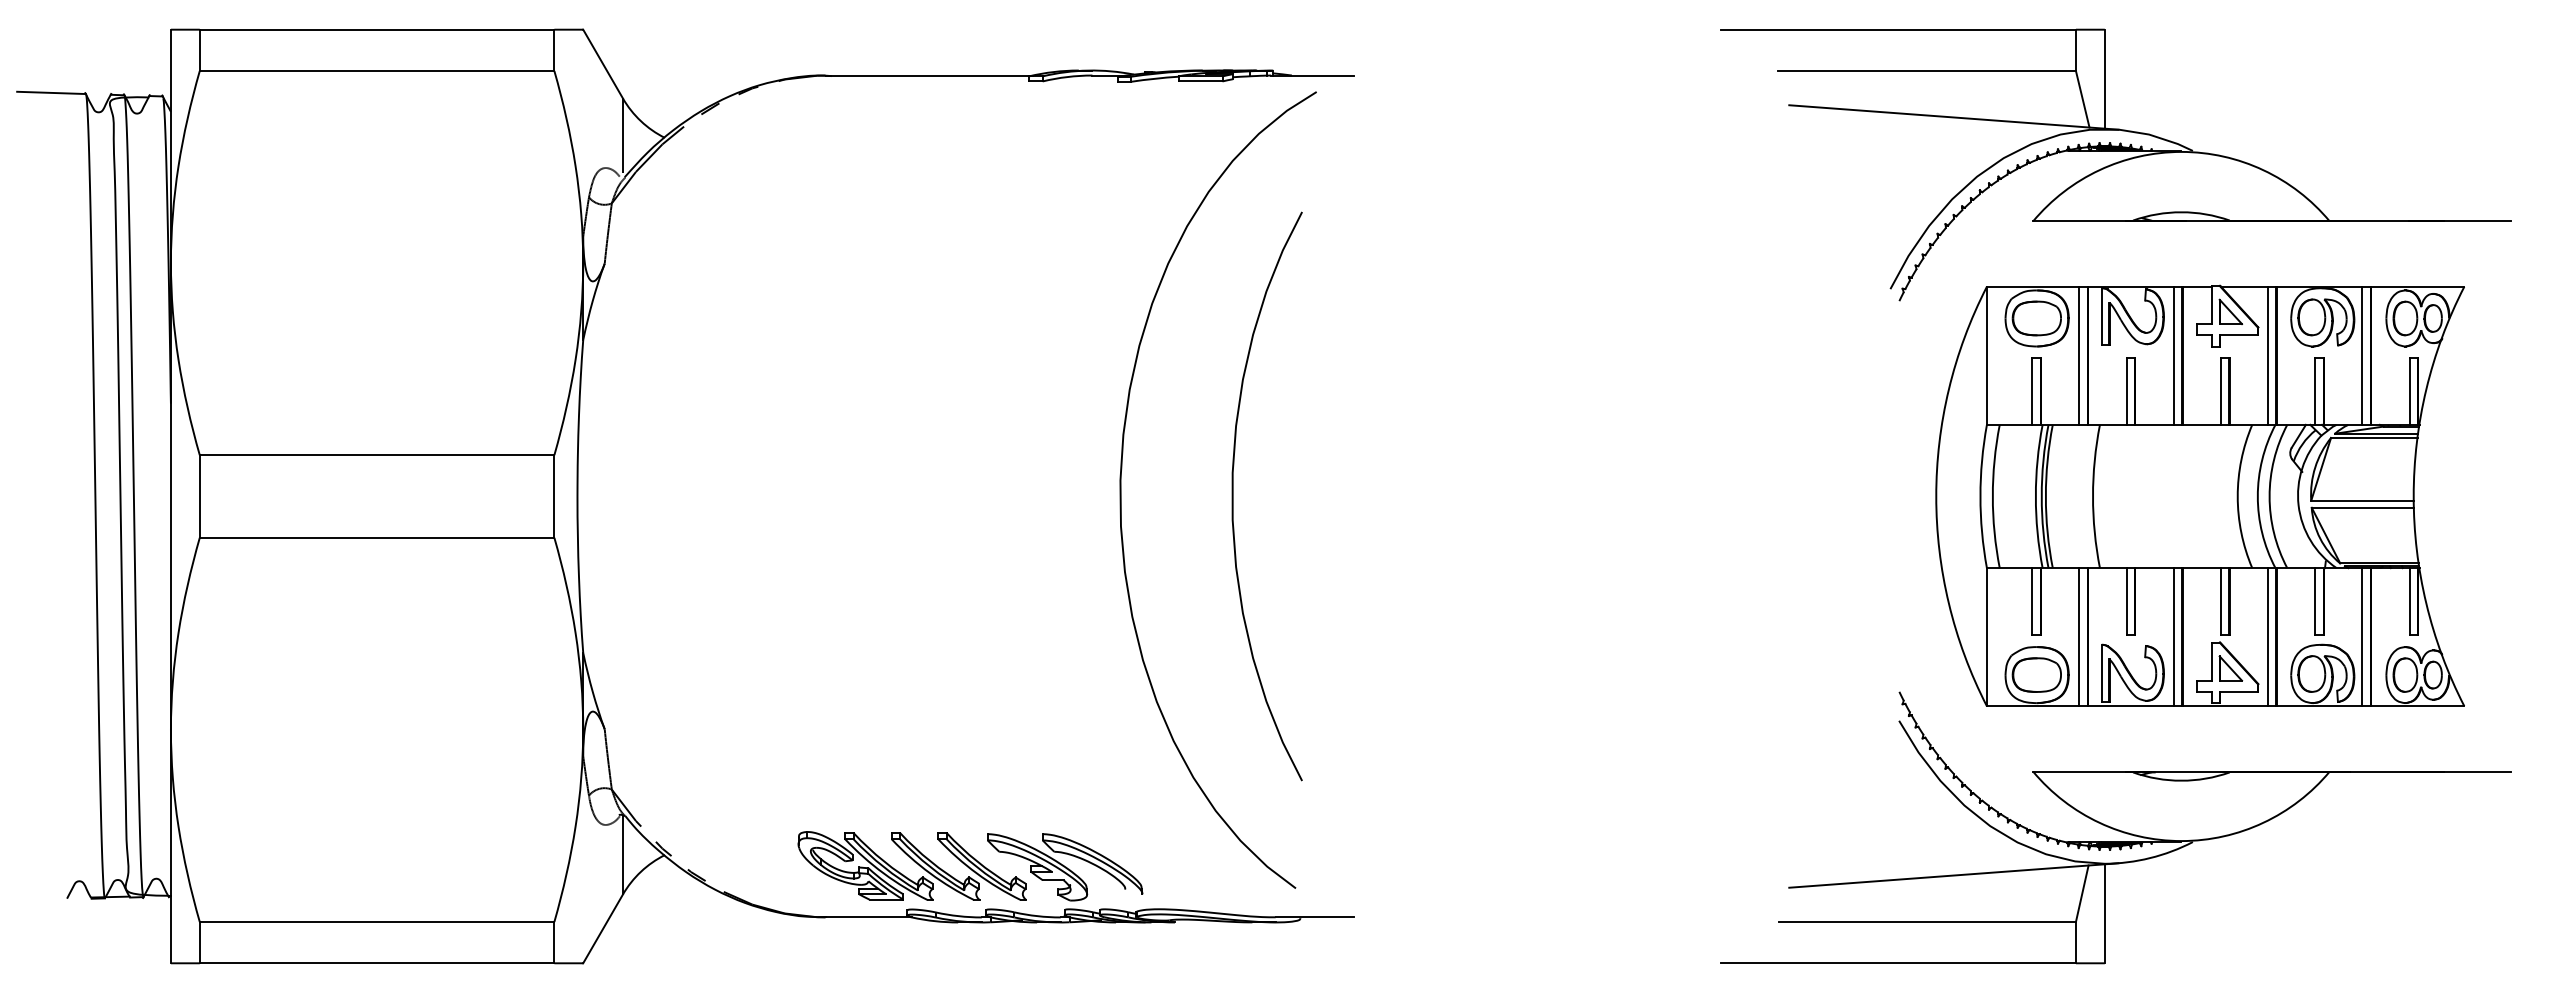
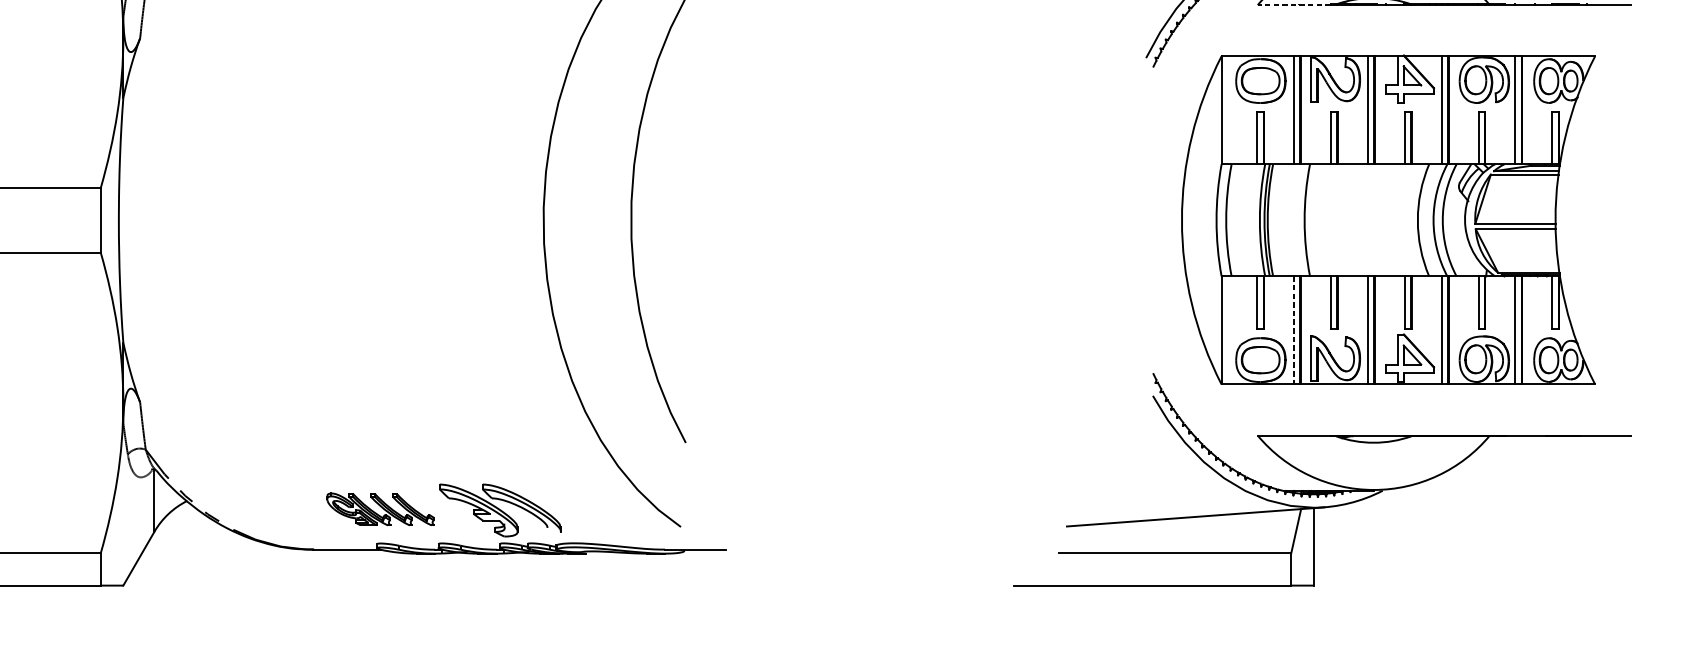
line: (2079, 221) -> (1294, 5), solid -> dashed
line: (2079, 637) -> (1294, 330), solid -> dashed
part: (911, 865) -> (380, 509), size x0.6

